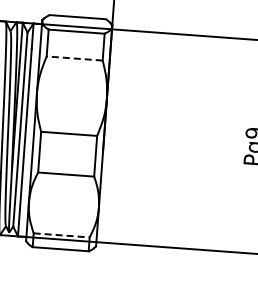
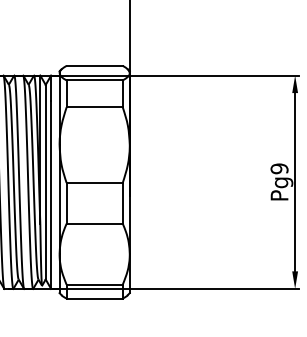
line: (74, 58) -> (94, 107), dashed -> solid
line: (62, 235) -> (95, 284), dashed -> solid

